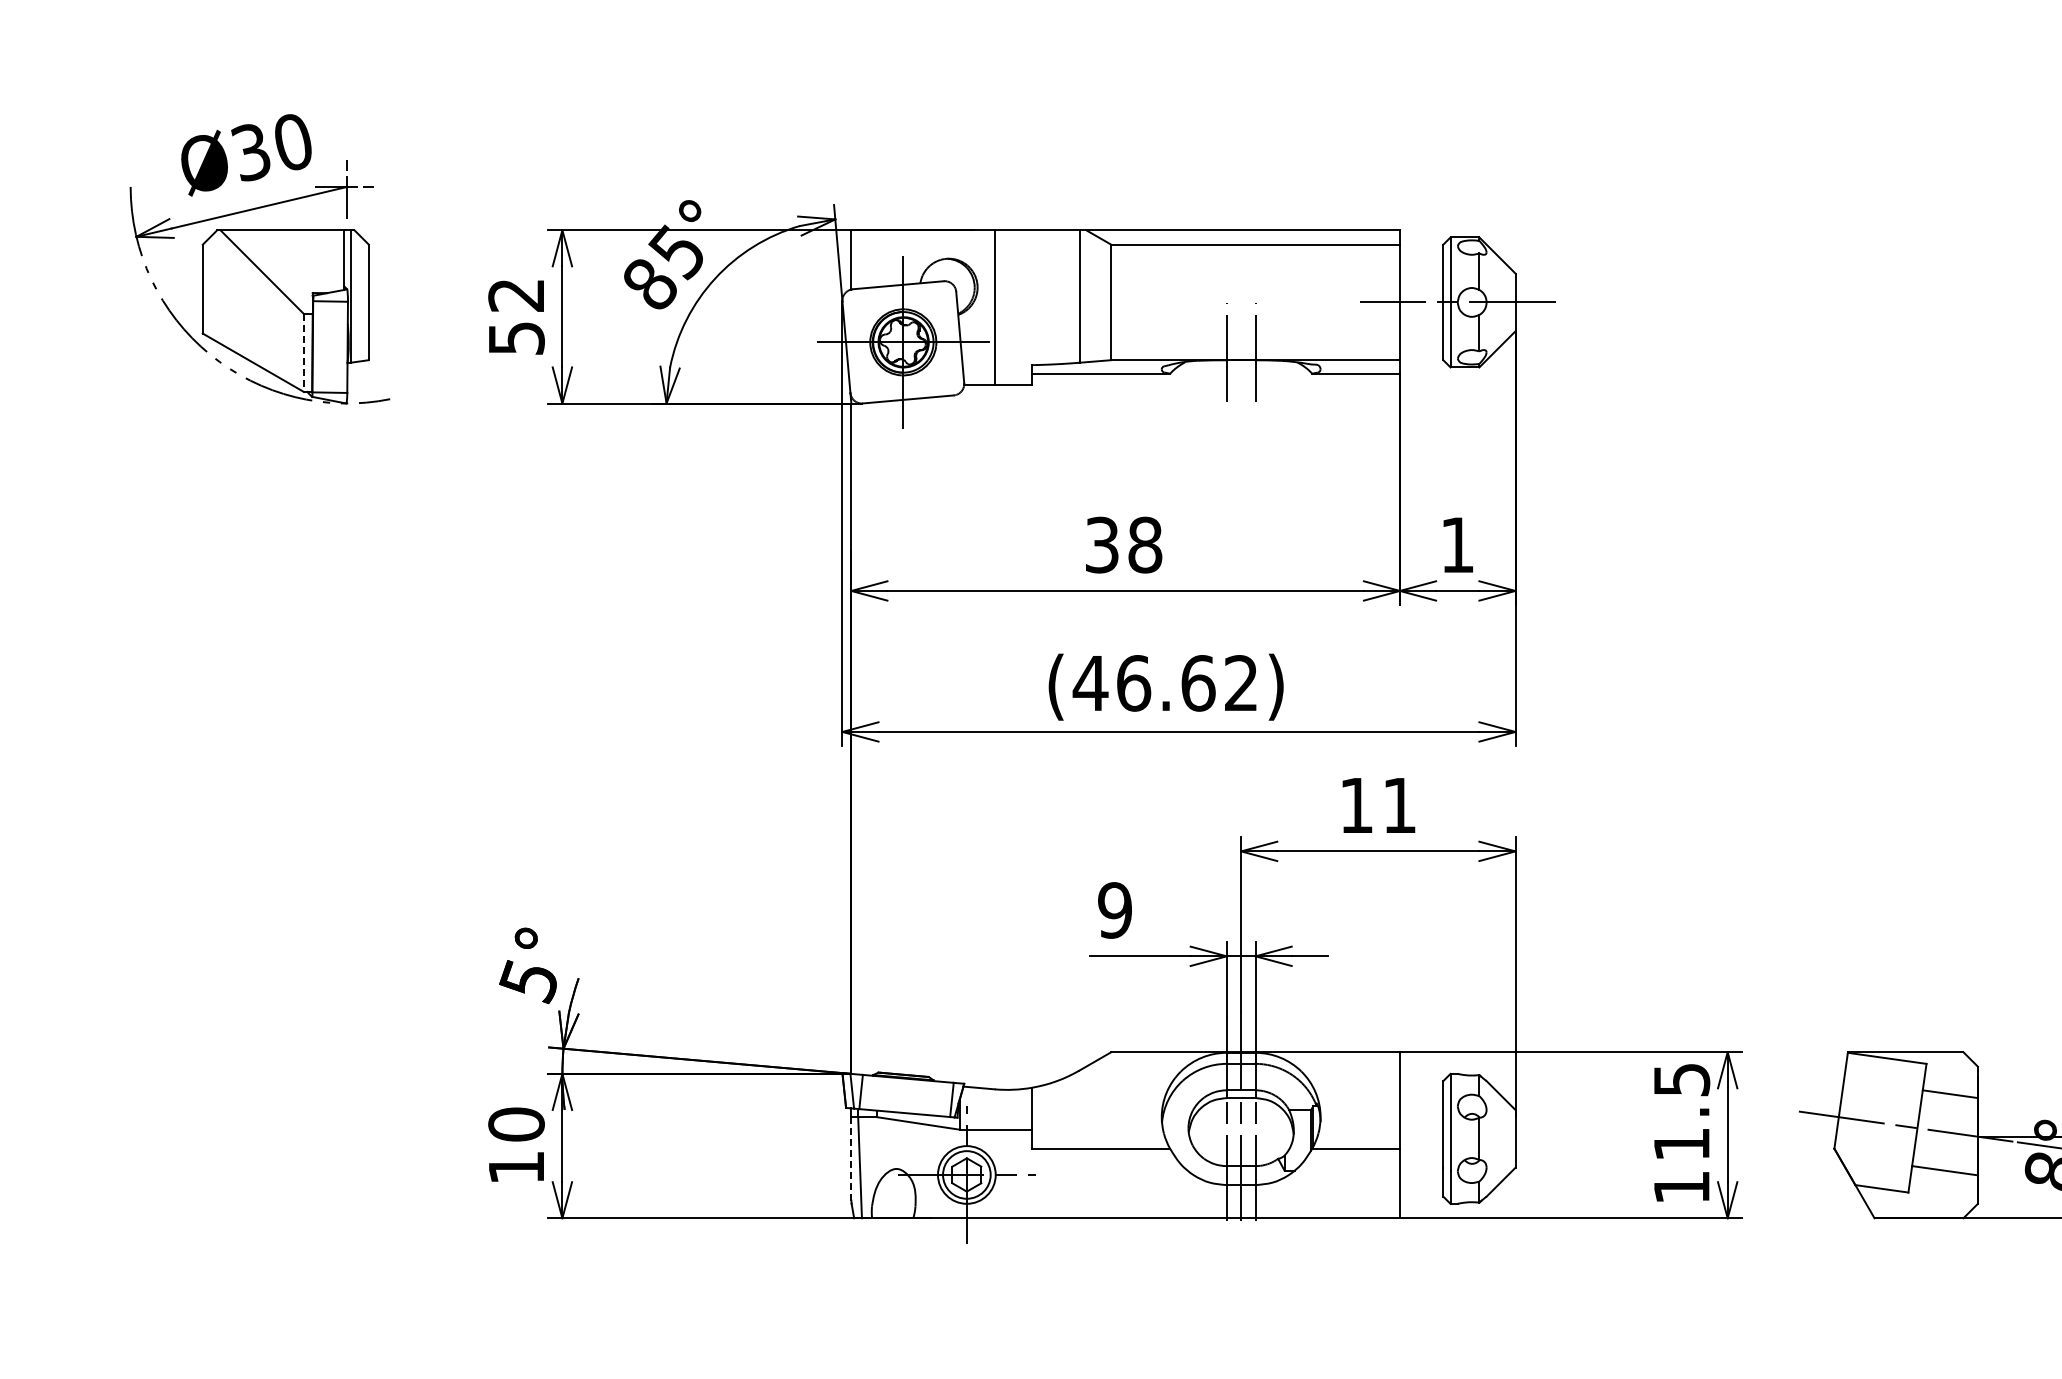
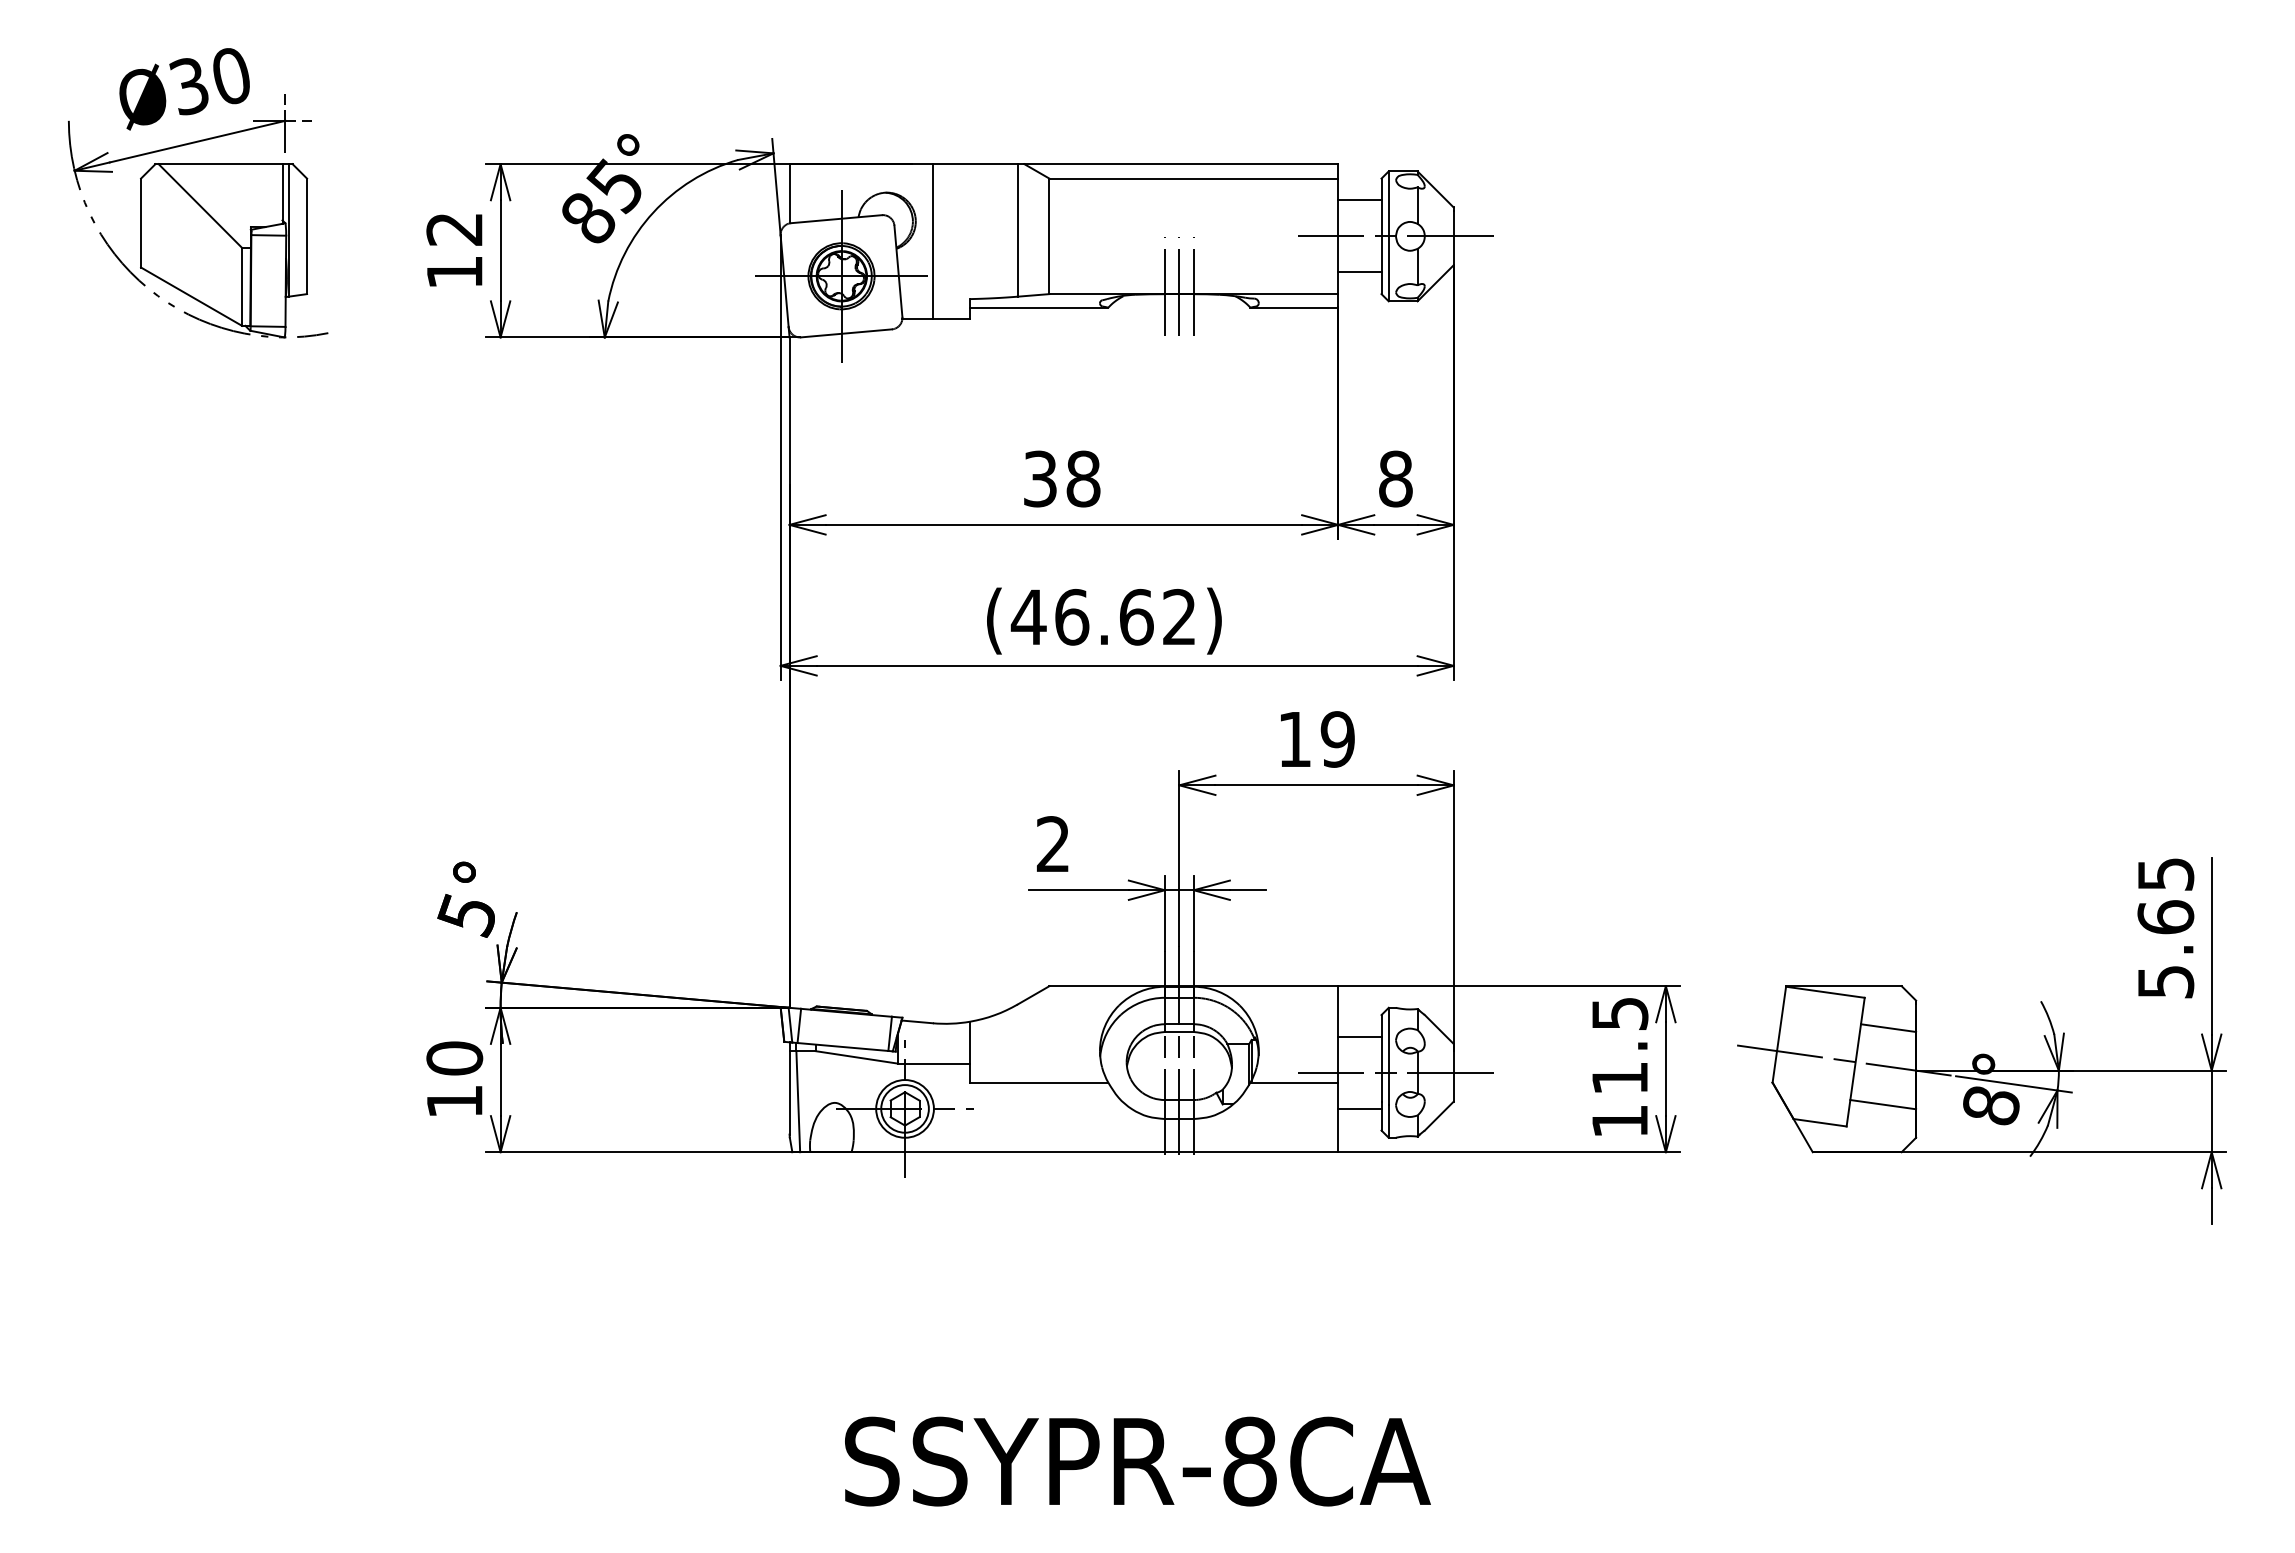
line: (1421, 266) -> (1359, 200), added
text: (517, 338) -> (455, 272), 52 -> 12
line: (1421, 338) -> (1359, 272), added
line: (1241, 351) -> (1179, 285), added
line: (304, 352) -> (242, 286), dashed -> solid
text: (1457, 544) -> (1395, 478), 1 -> 8
text: (1399, 805) -> (1337, 739), 11 -> 19
text: (1115, 910) -> (1053, 844), 9 -> 2
line: (1421, 1102) -> (1359, 1036), added
line: (1457, 1138) -> (1395, 1072), added
line: (851, 1158) -> (789, 1092), dashed -> solid
line: (1421, 1174) -> (1359, 1108), added

